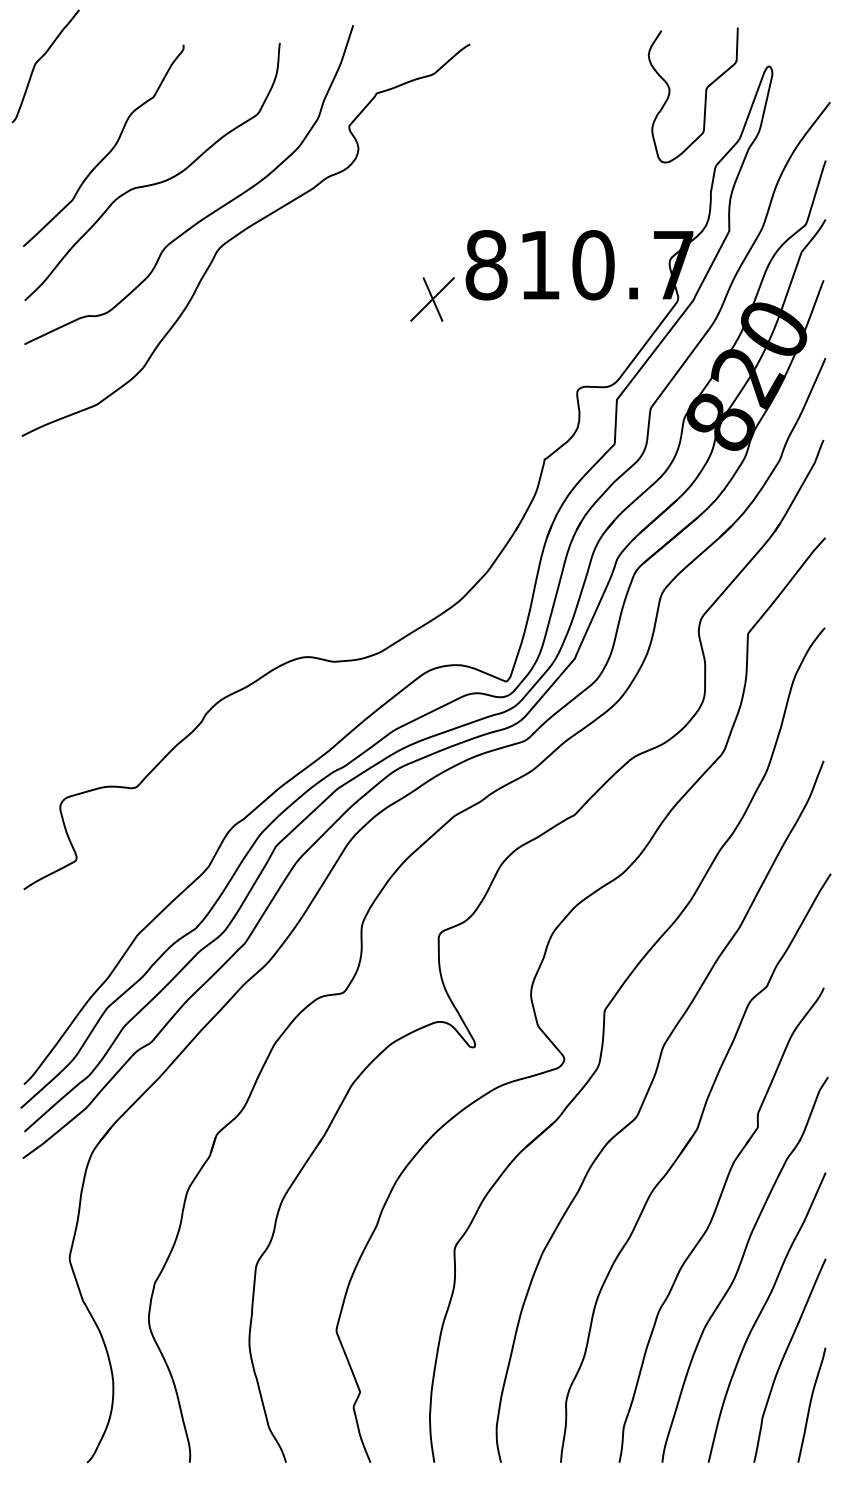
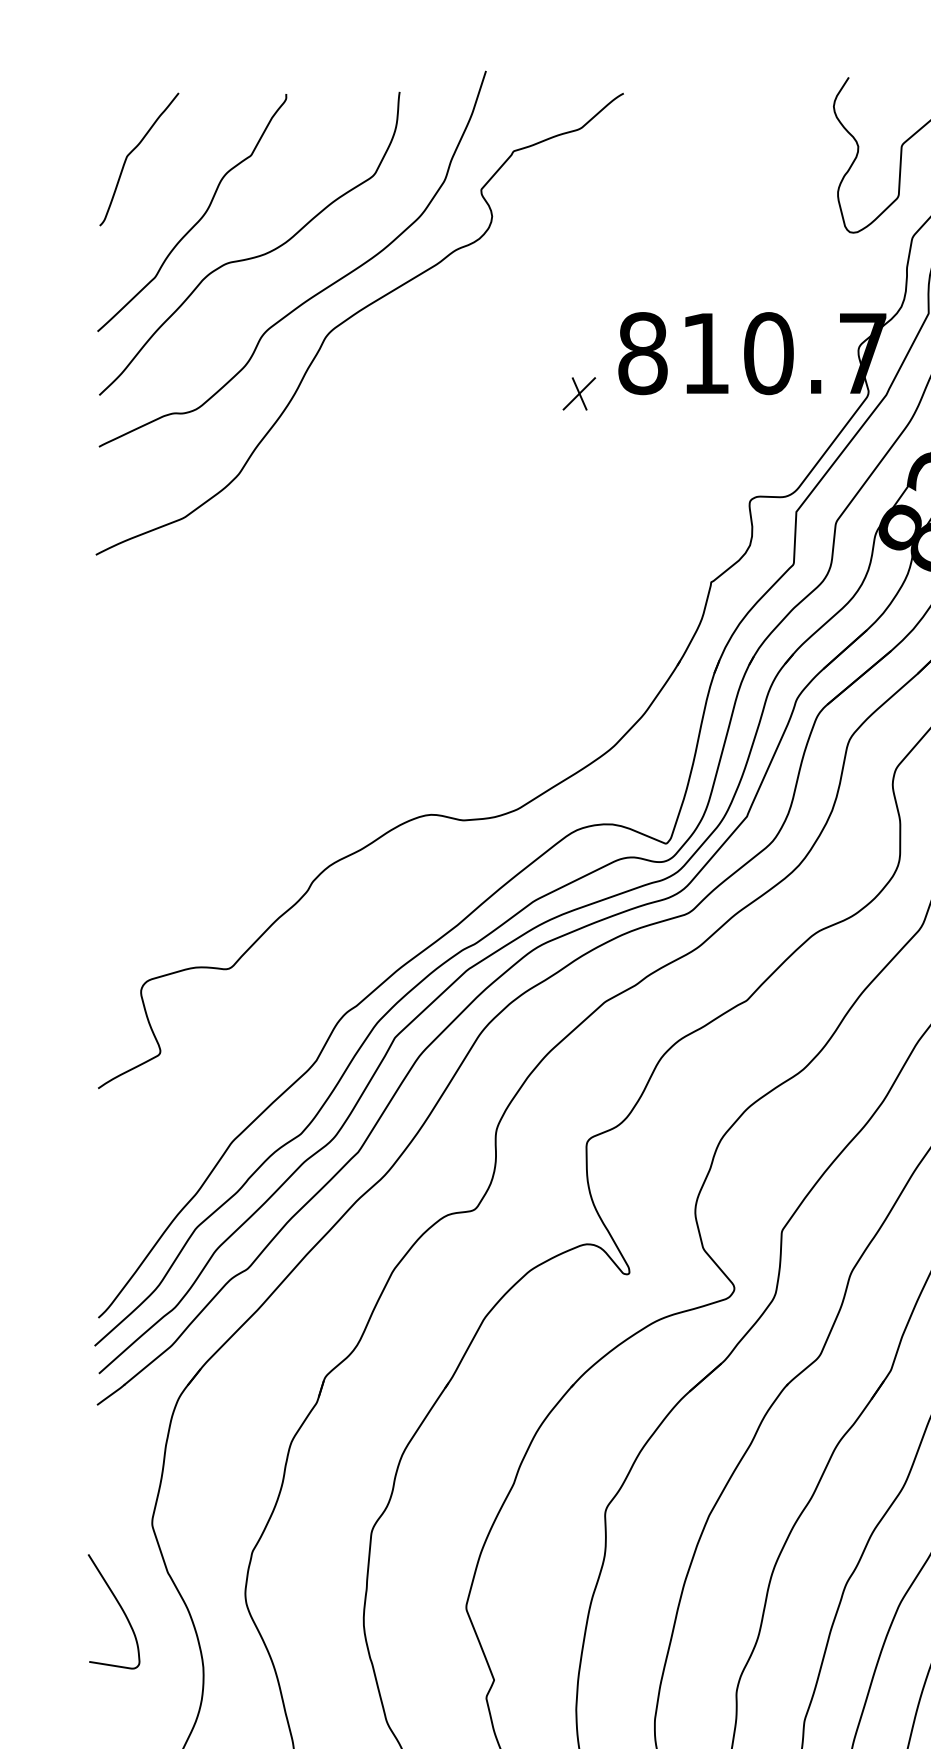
curve: (39, 60) -> (131, 152), moved
part: (432, 299) -> (579, 393), size x0.62
curve: (43, 1332) -> (121, 1609), added

